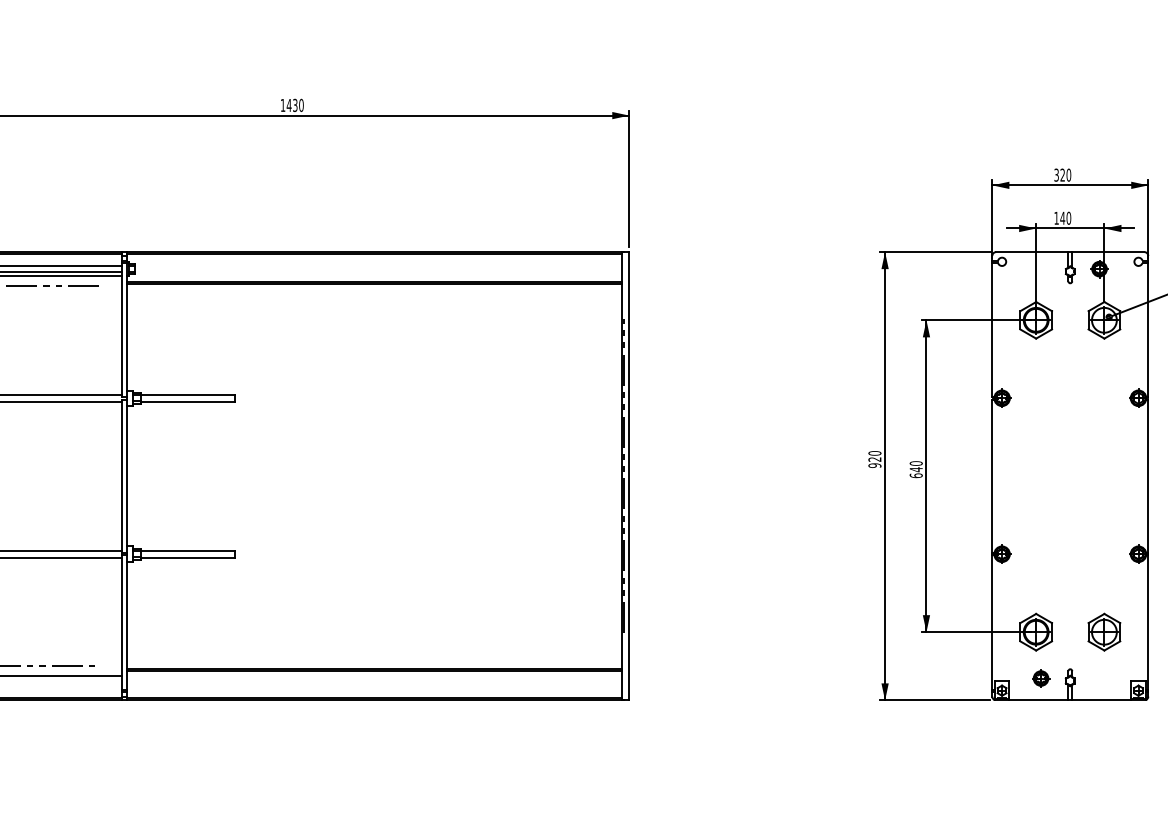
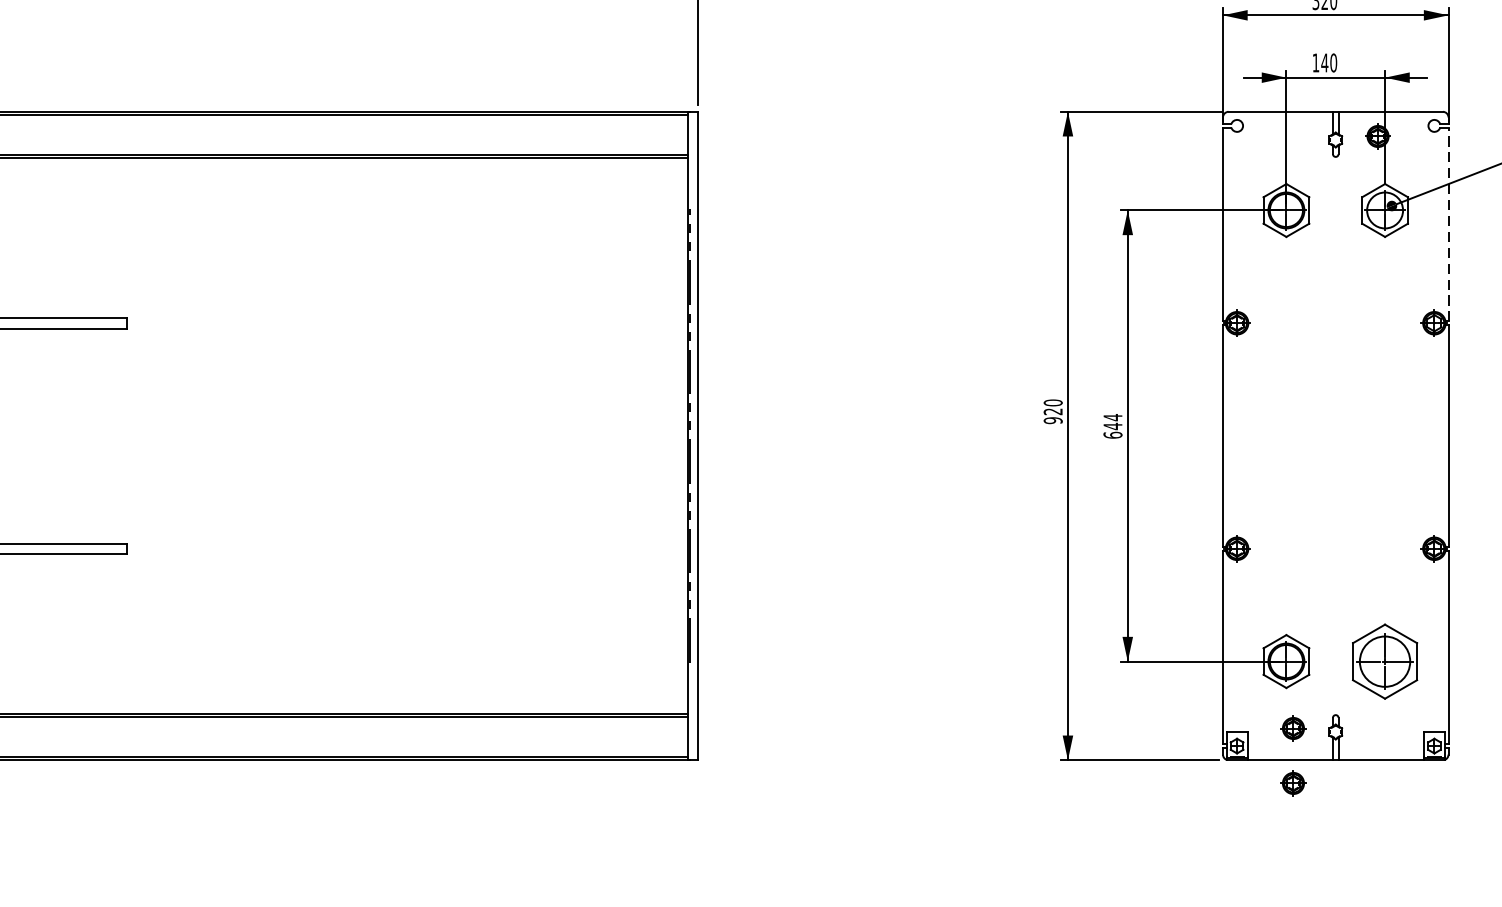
line: (1148, 329) -> (1448, 223), solid -> dashed
text: (915, 463) -> (1111, 417), 640 -> 644
part: (1104, 631) -> (1385, 660), size x1.4
part: (1041, 716) -> (1294, 783), added

